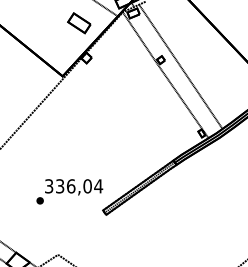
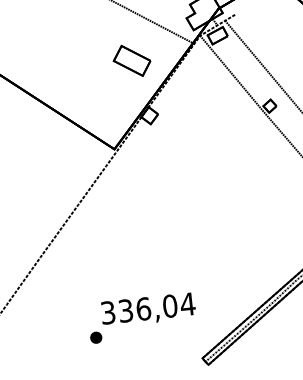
text: (69, 191) -> (141, 317), moved

